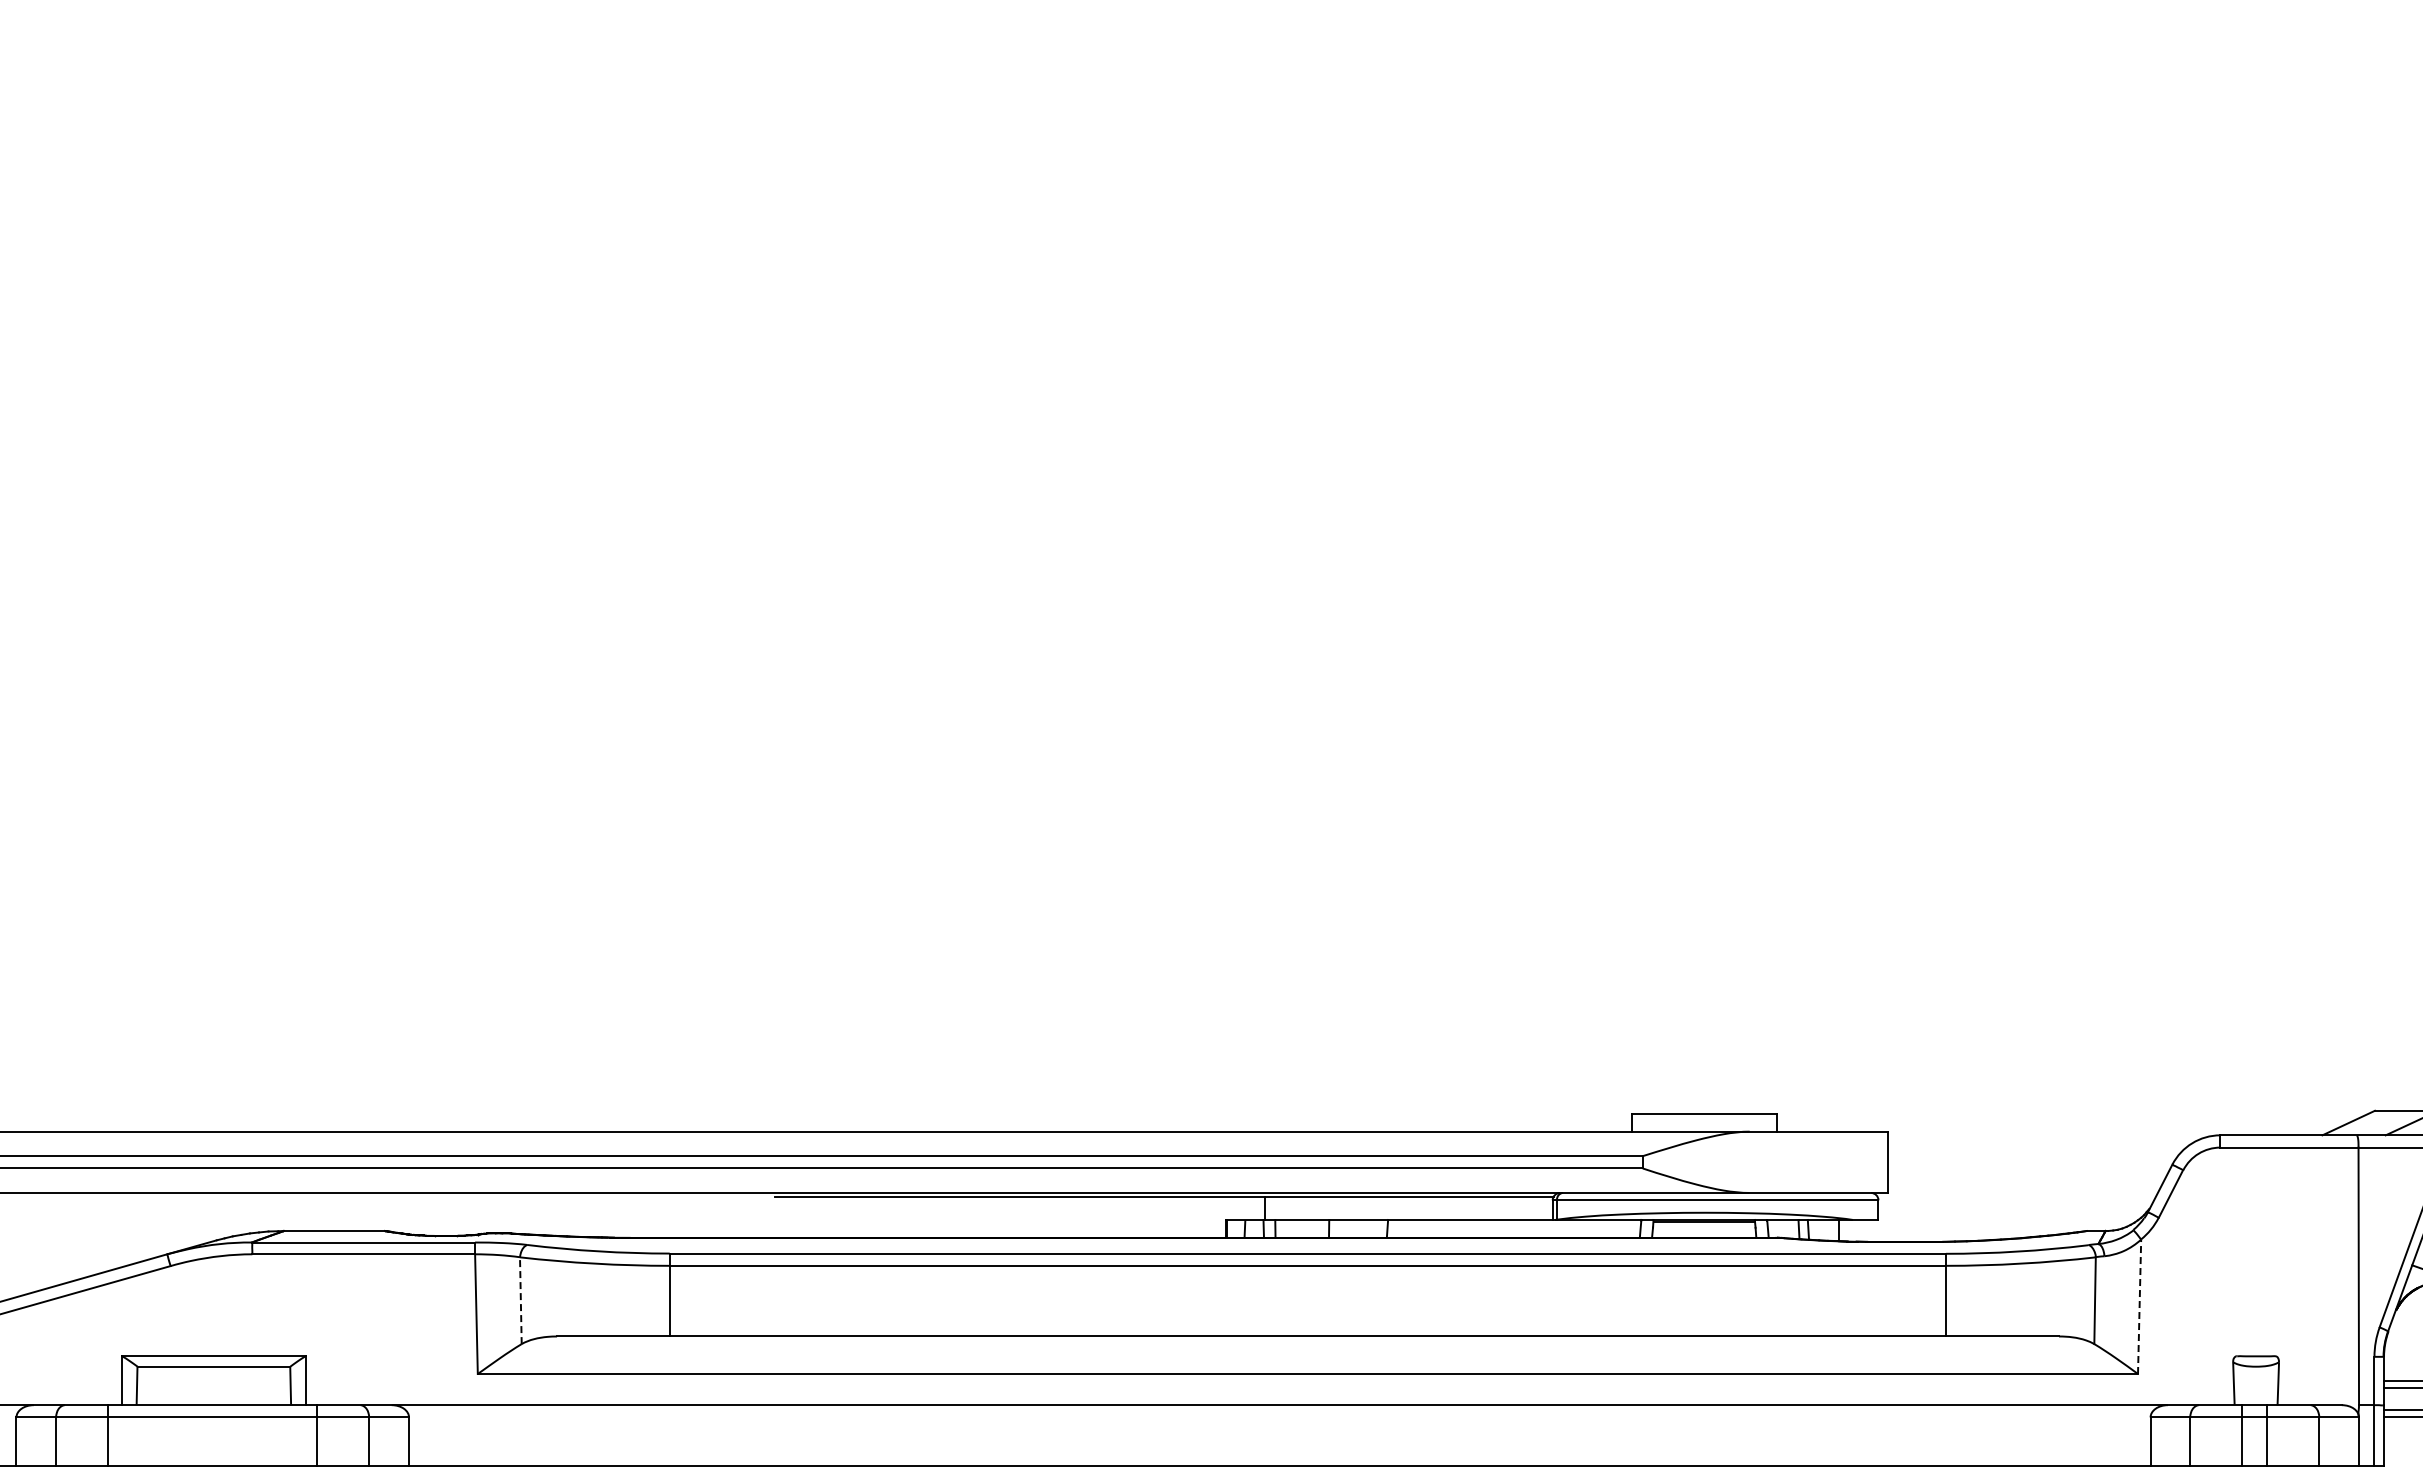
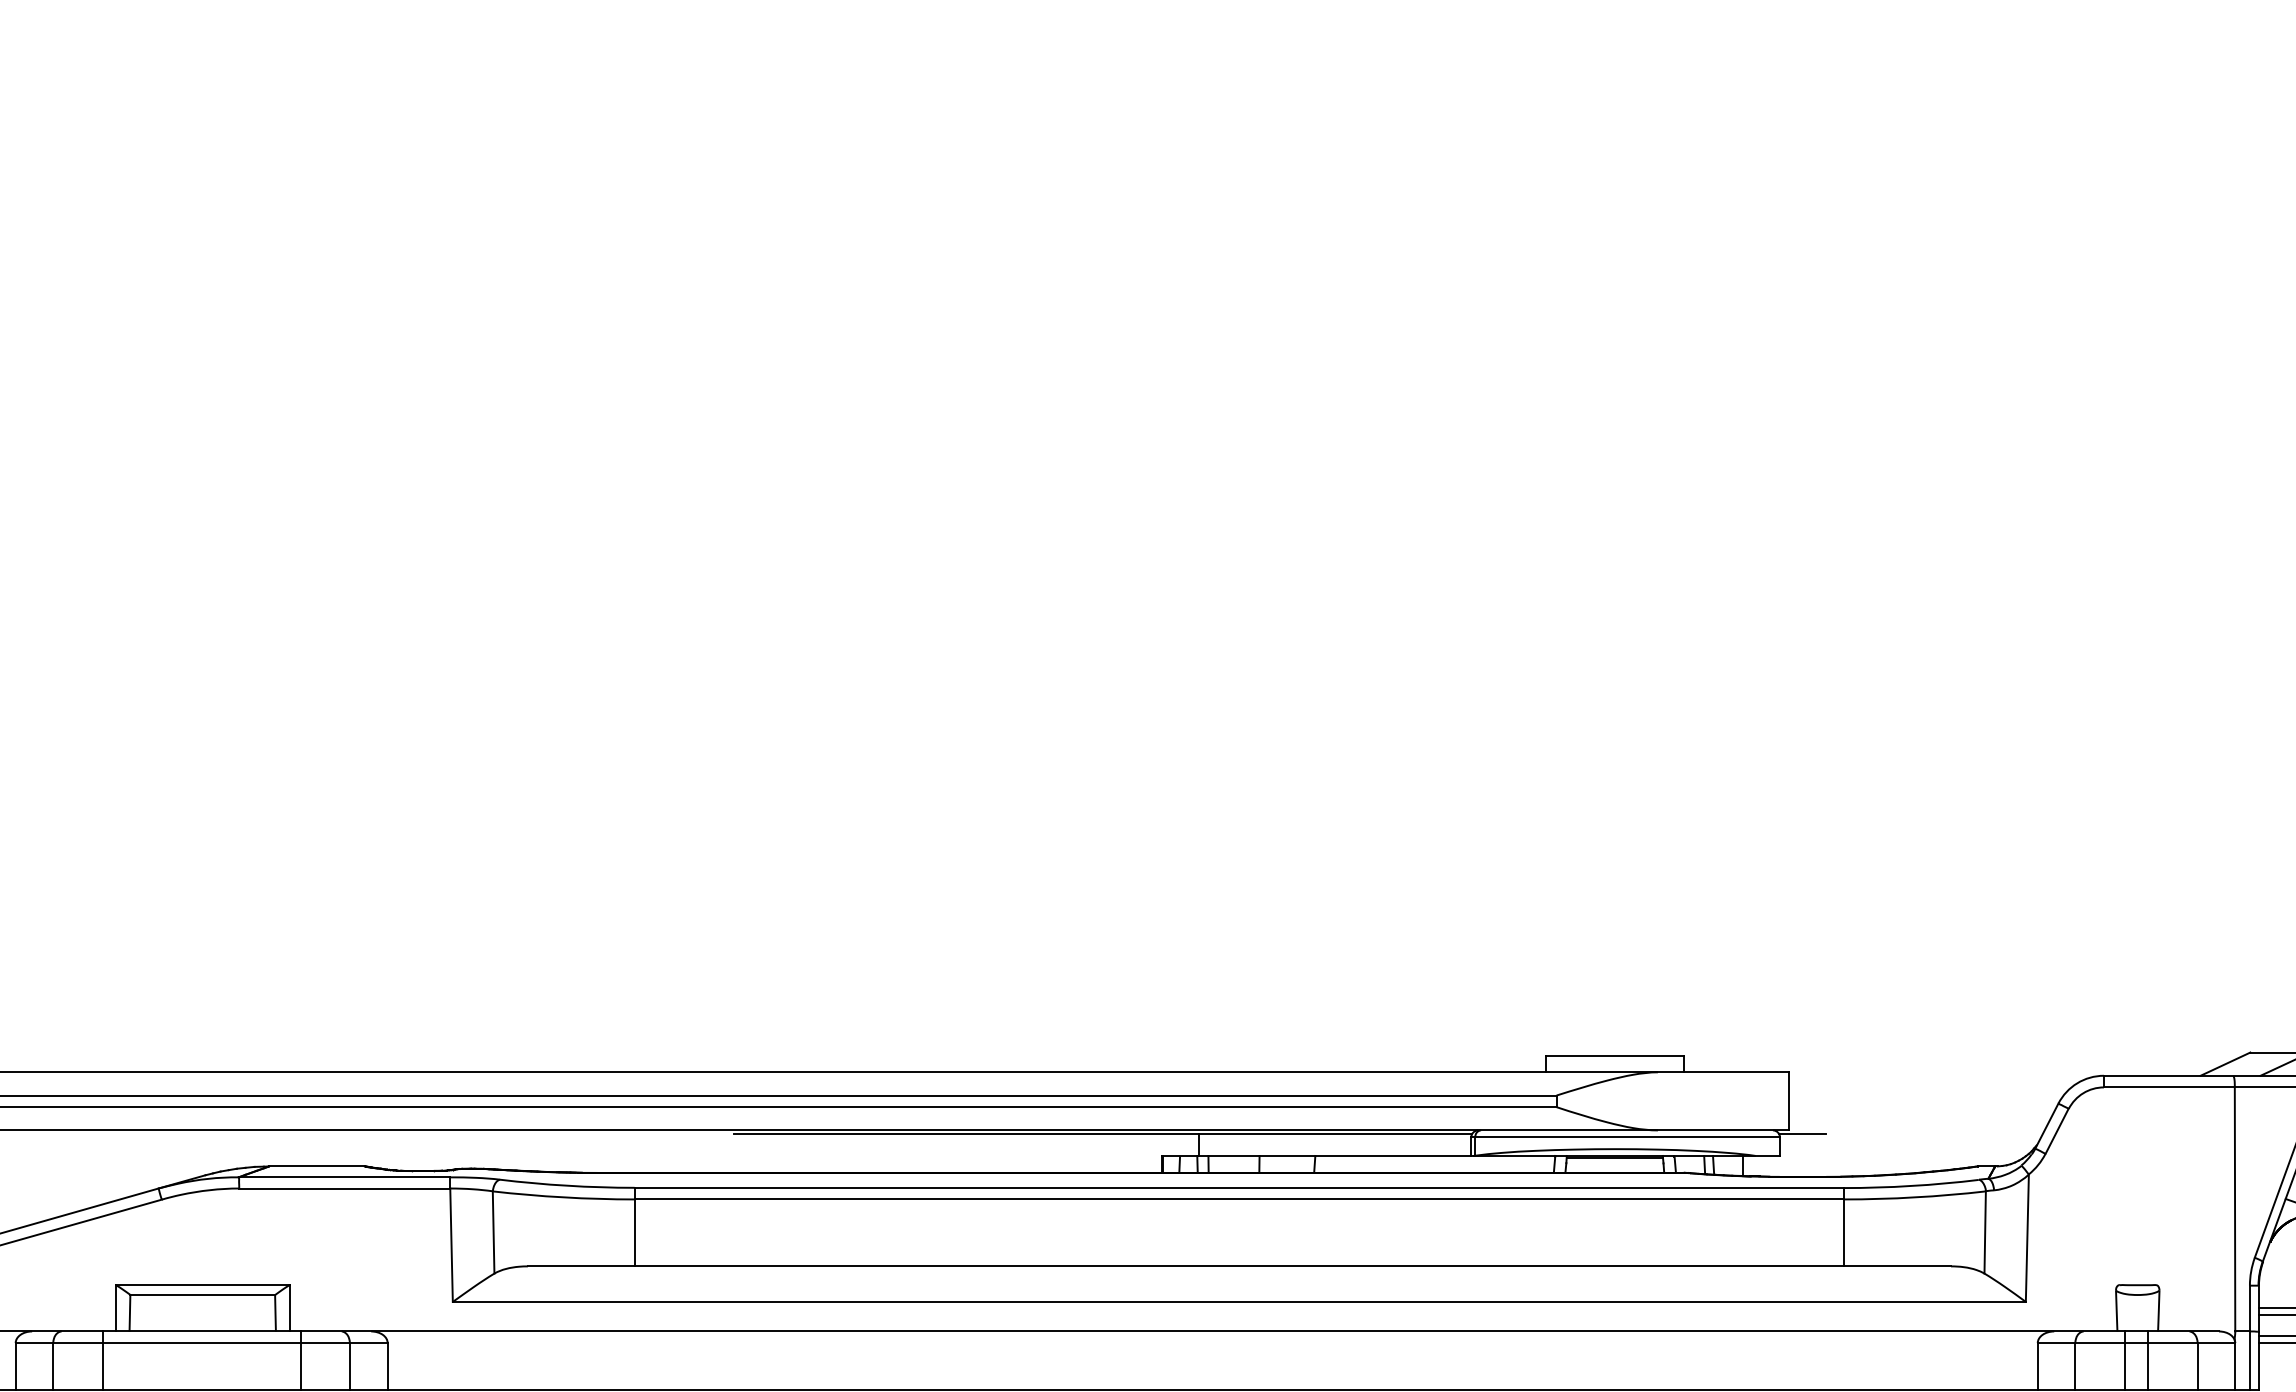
line: (1902, 1196) -> (1802, 1133), added
line: (520, 1300) -> (493, 1232), dashed -> solid
line: (2139, 1306) -> (2027, 1237), dashed -> solid

